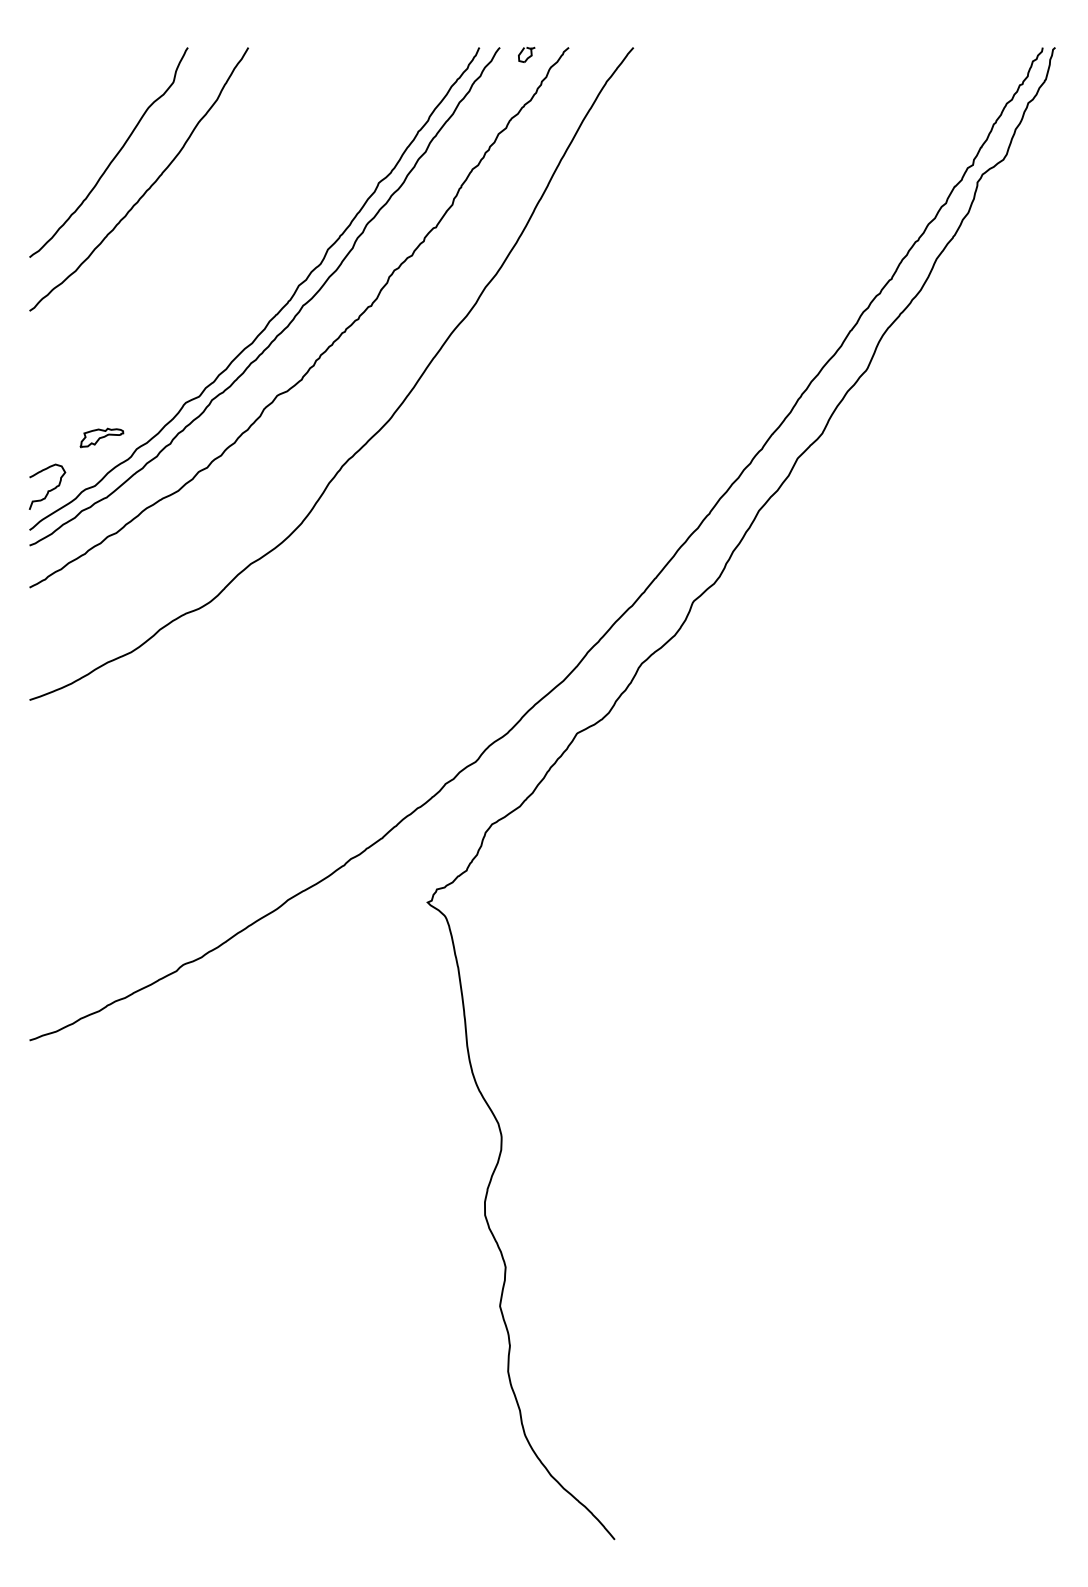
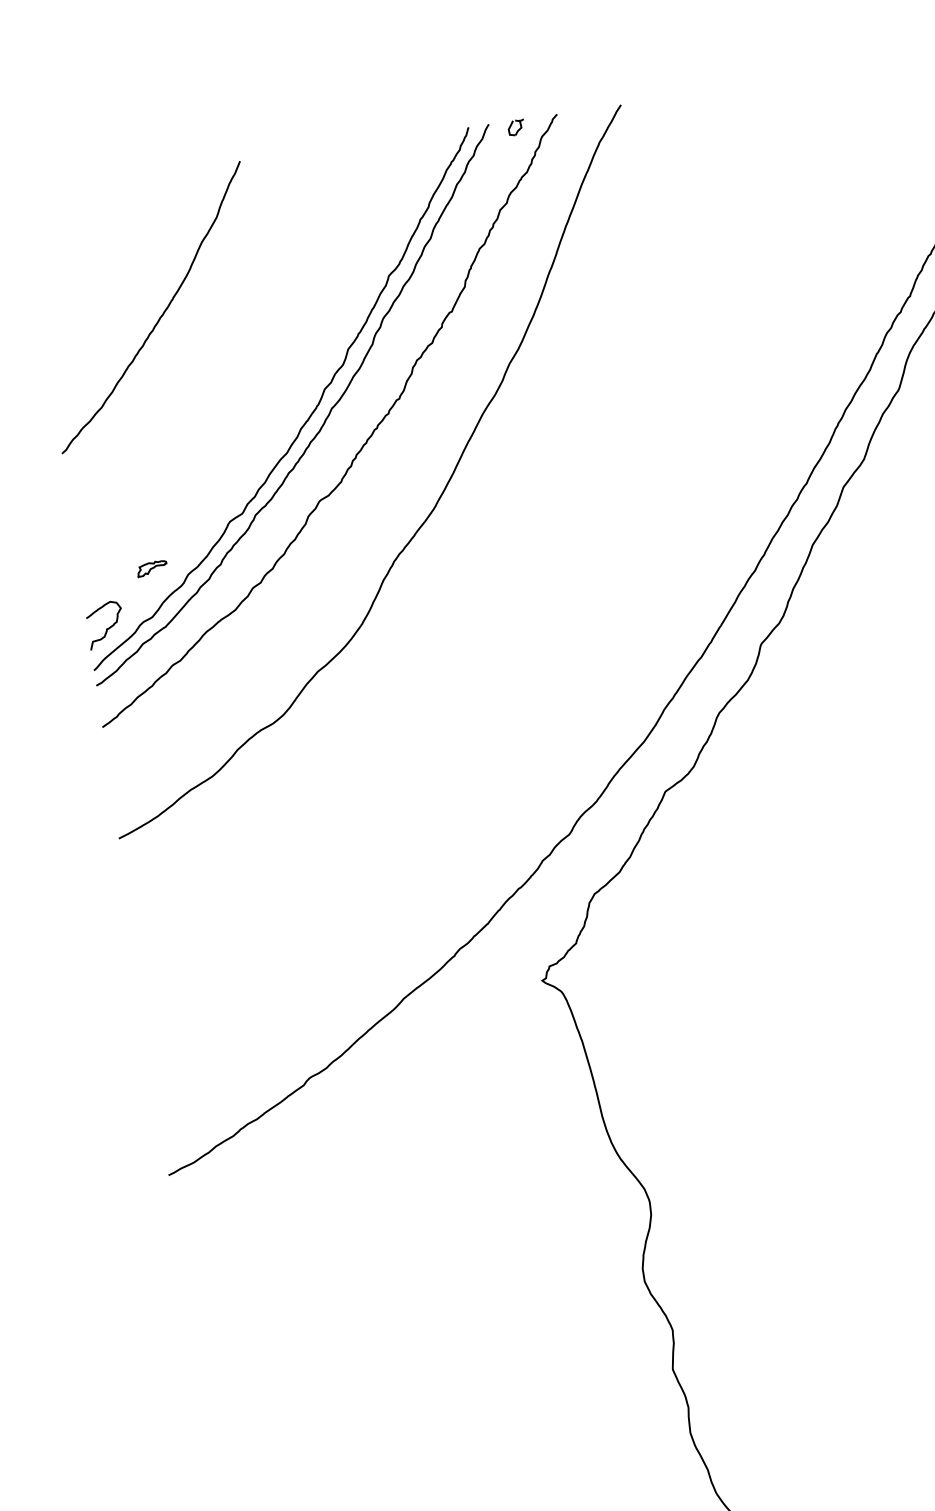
curve: (113, 157) -> (122, 289), removed
part: (101, 437) -> (151, 568), size x0.7

